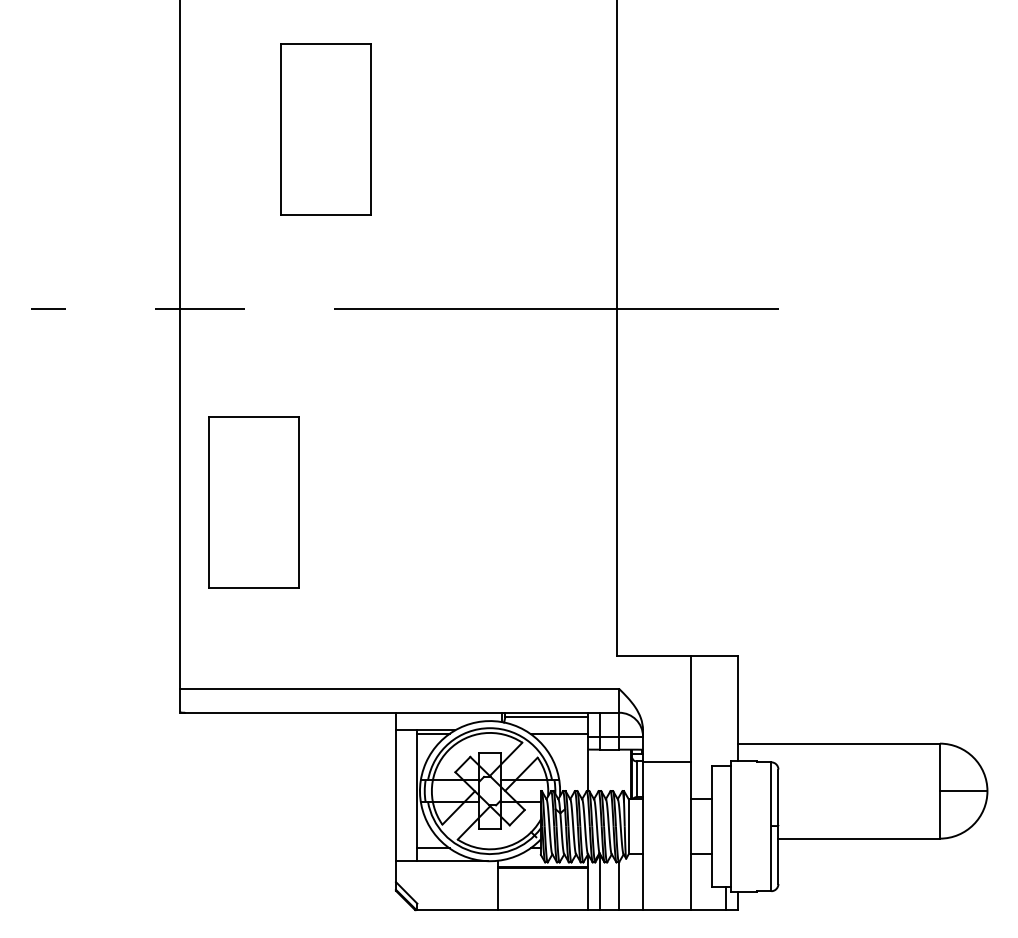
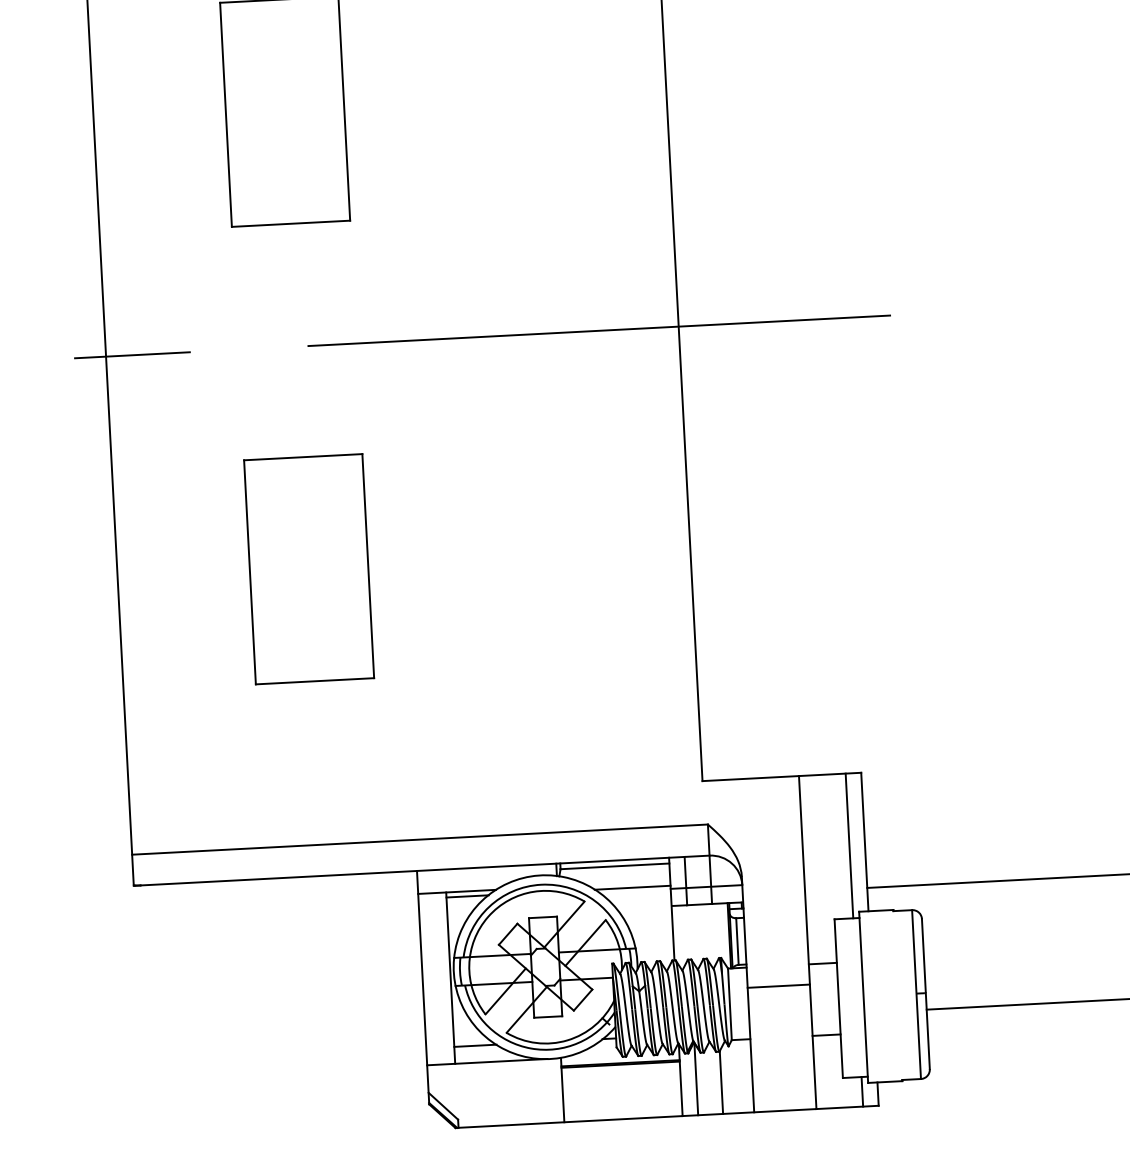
part: (253, 502) -> (308, 568), moved
line: (726, 710) -> (849, 845), added
line: (666, 761) -> (778, 985), moved

